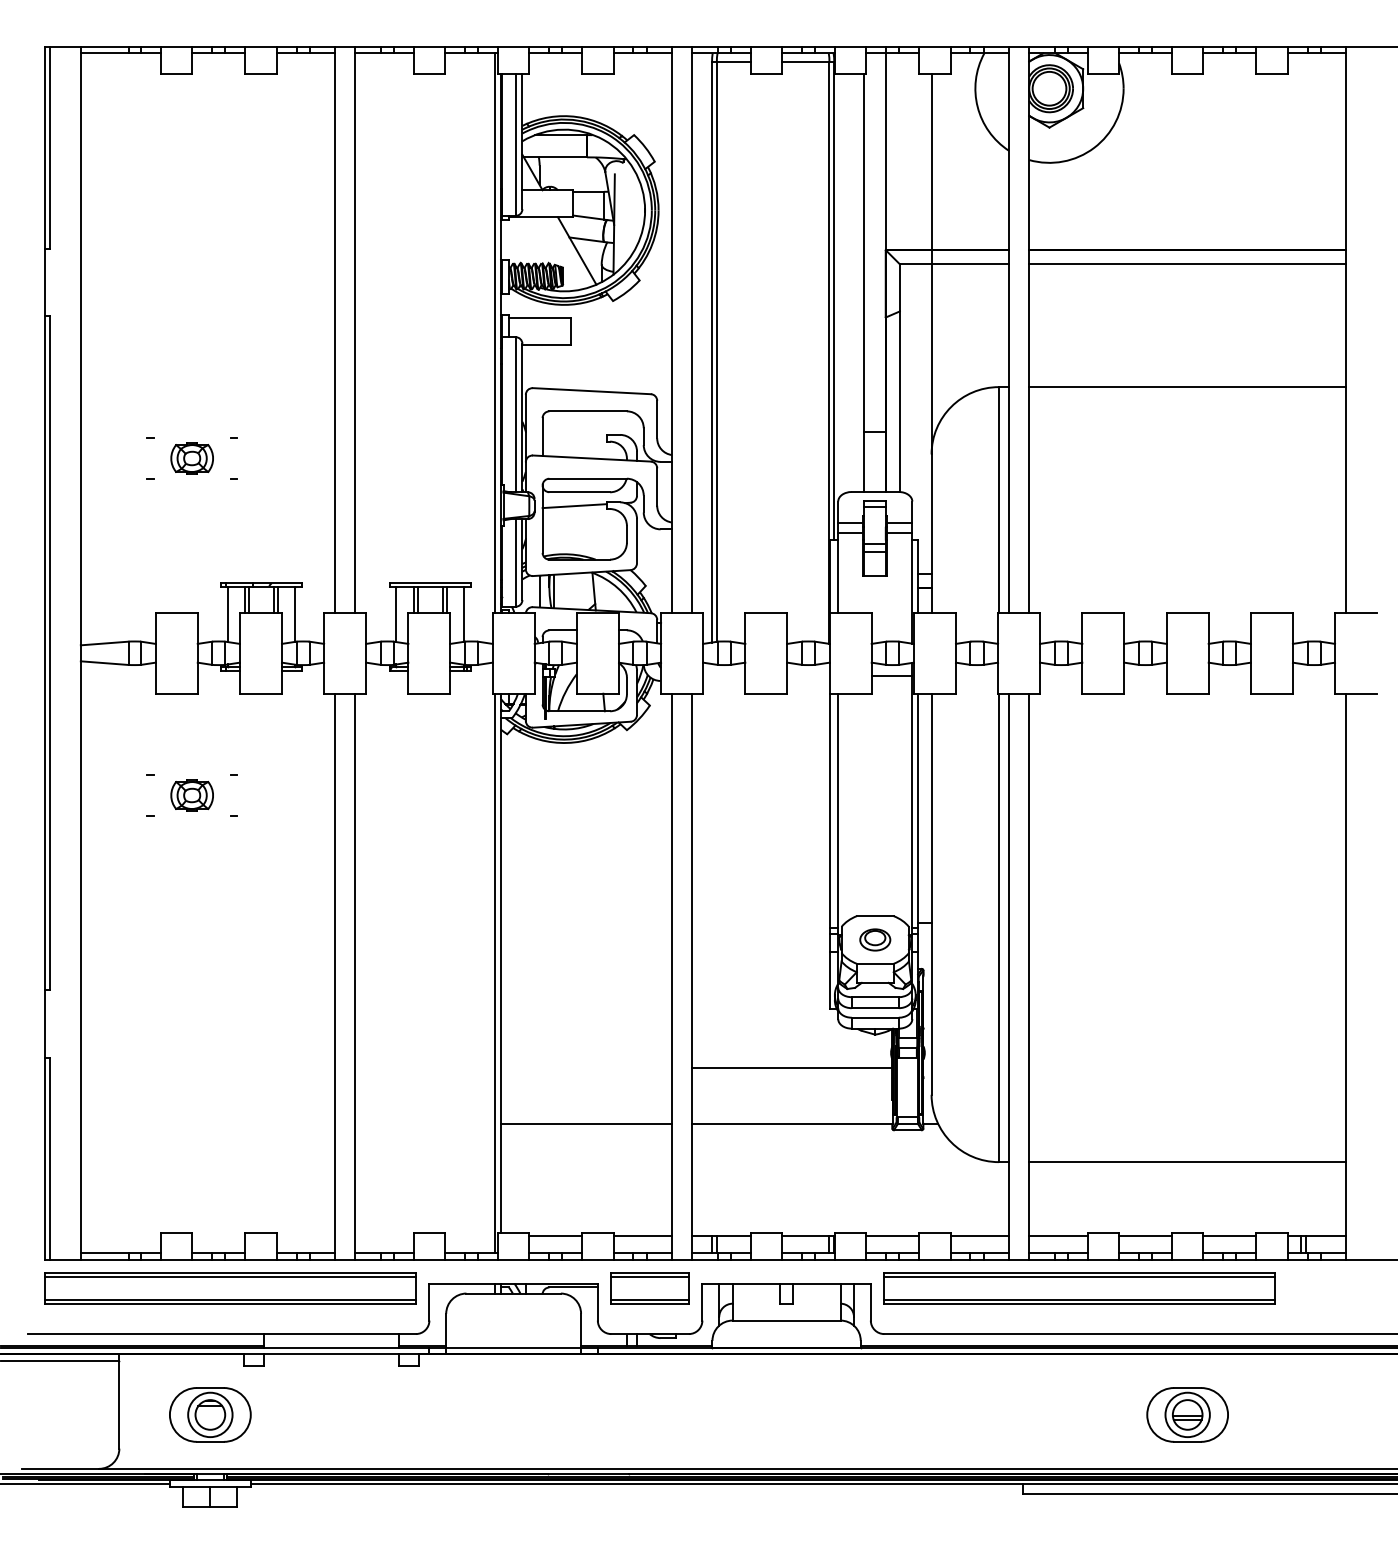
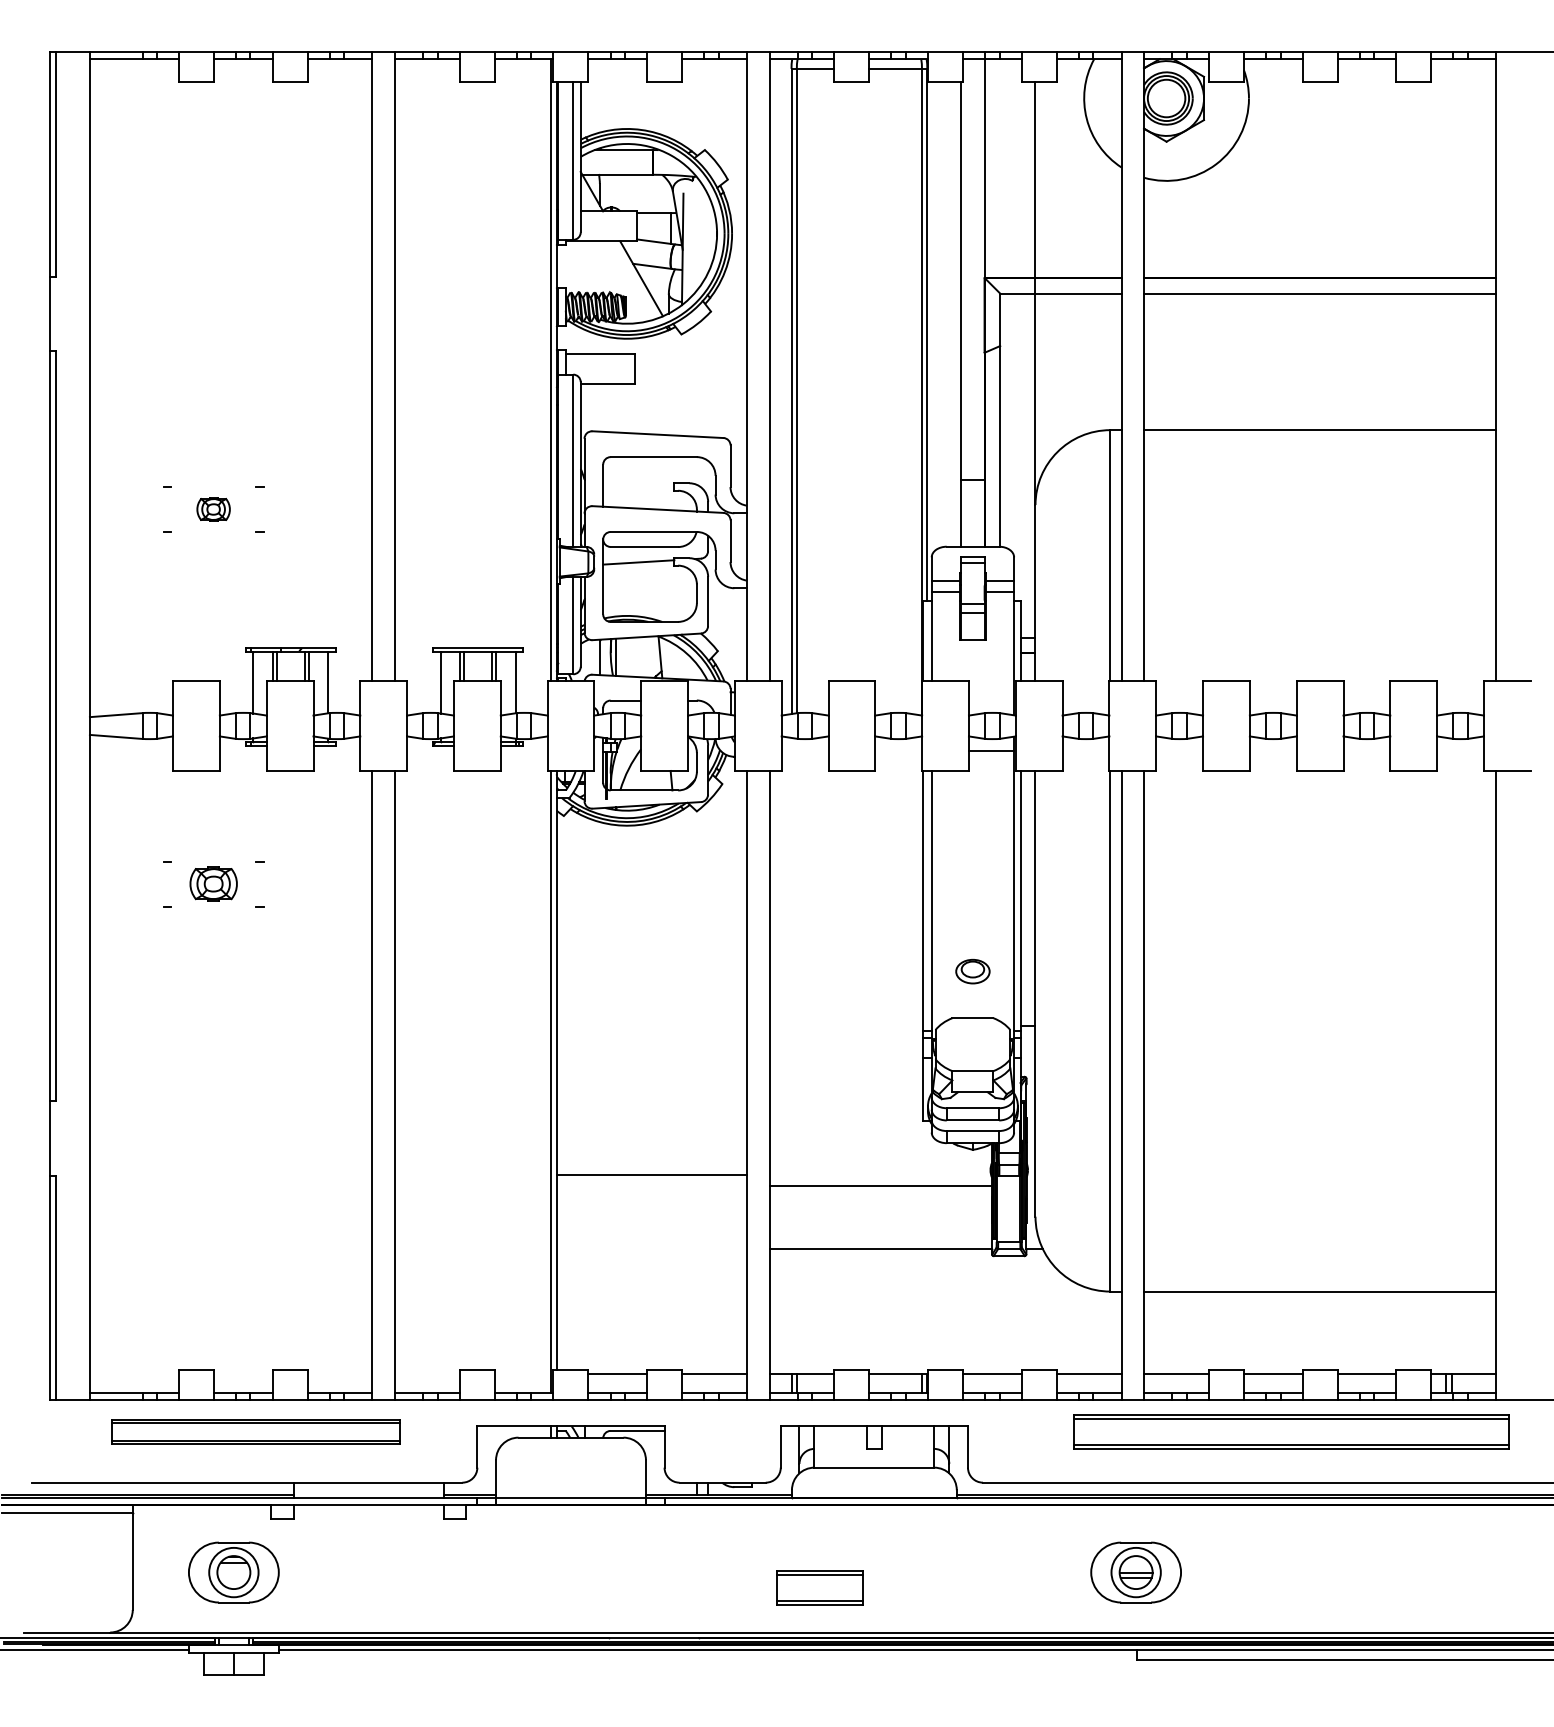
part: (192, 458) -> (213, 509), size x0.7
part: (874, 939) -> (972, 971), moved
line: (586, 1123) -> (651, 1174), moved
part: (229, 1288) -> (255, 1431), size x0.7
part: (649, 1288) -> (819, 1587), moved
part: (1080, 1288) -> (1291, 1431), moved
part: (1187, 1414) -> (1135, 1572), moved

